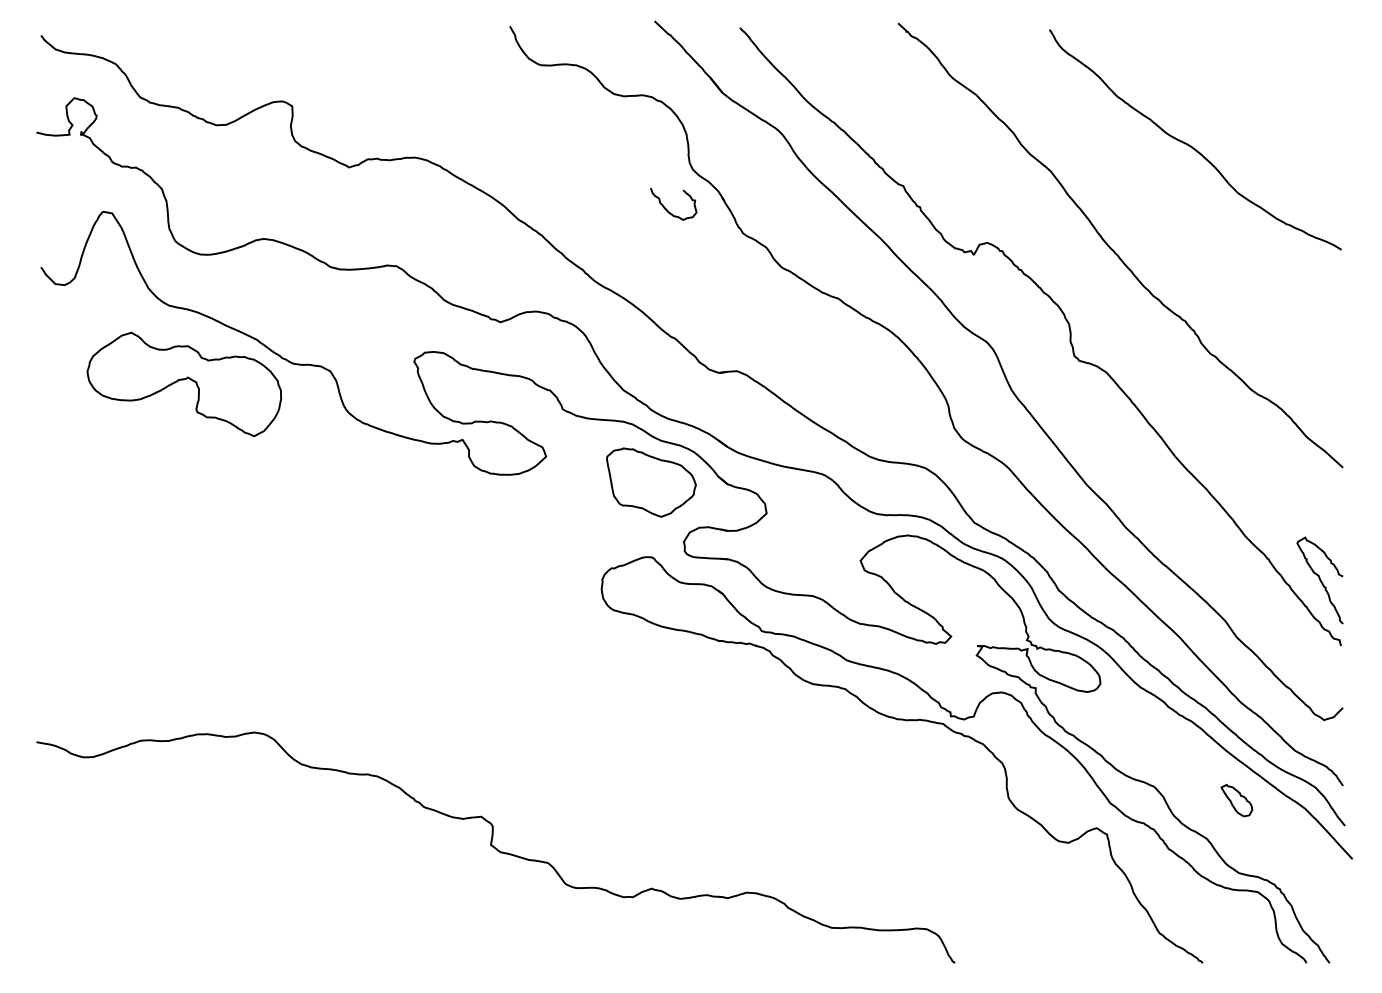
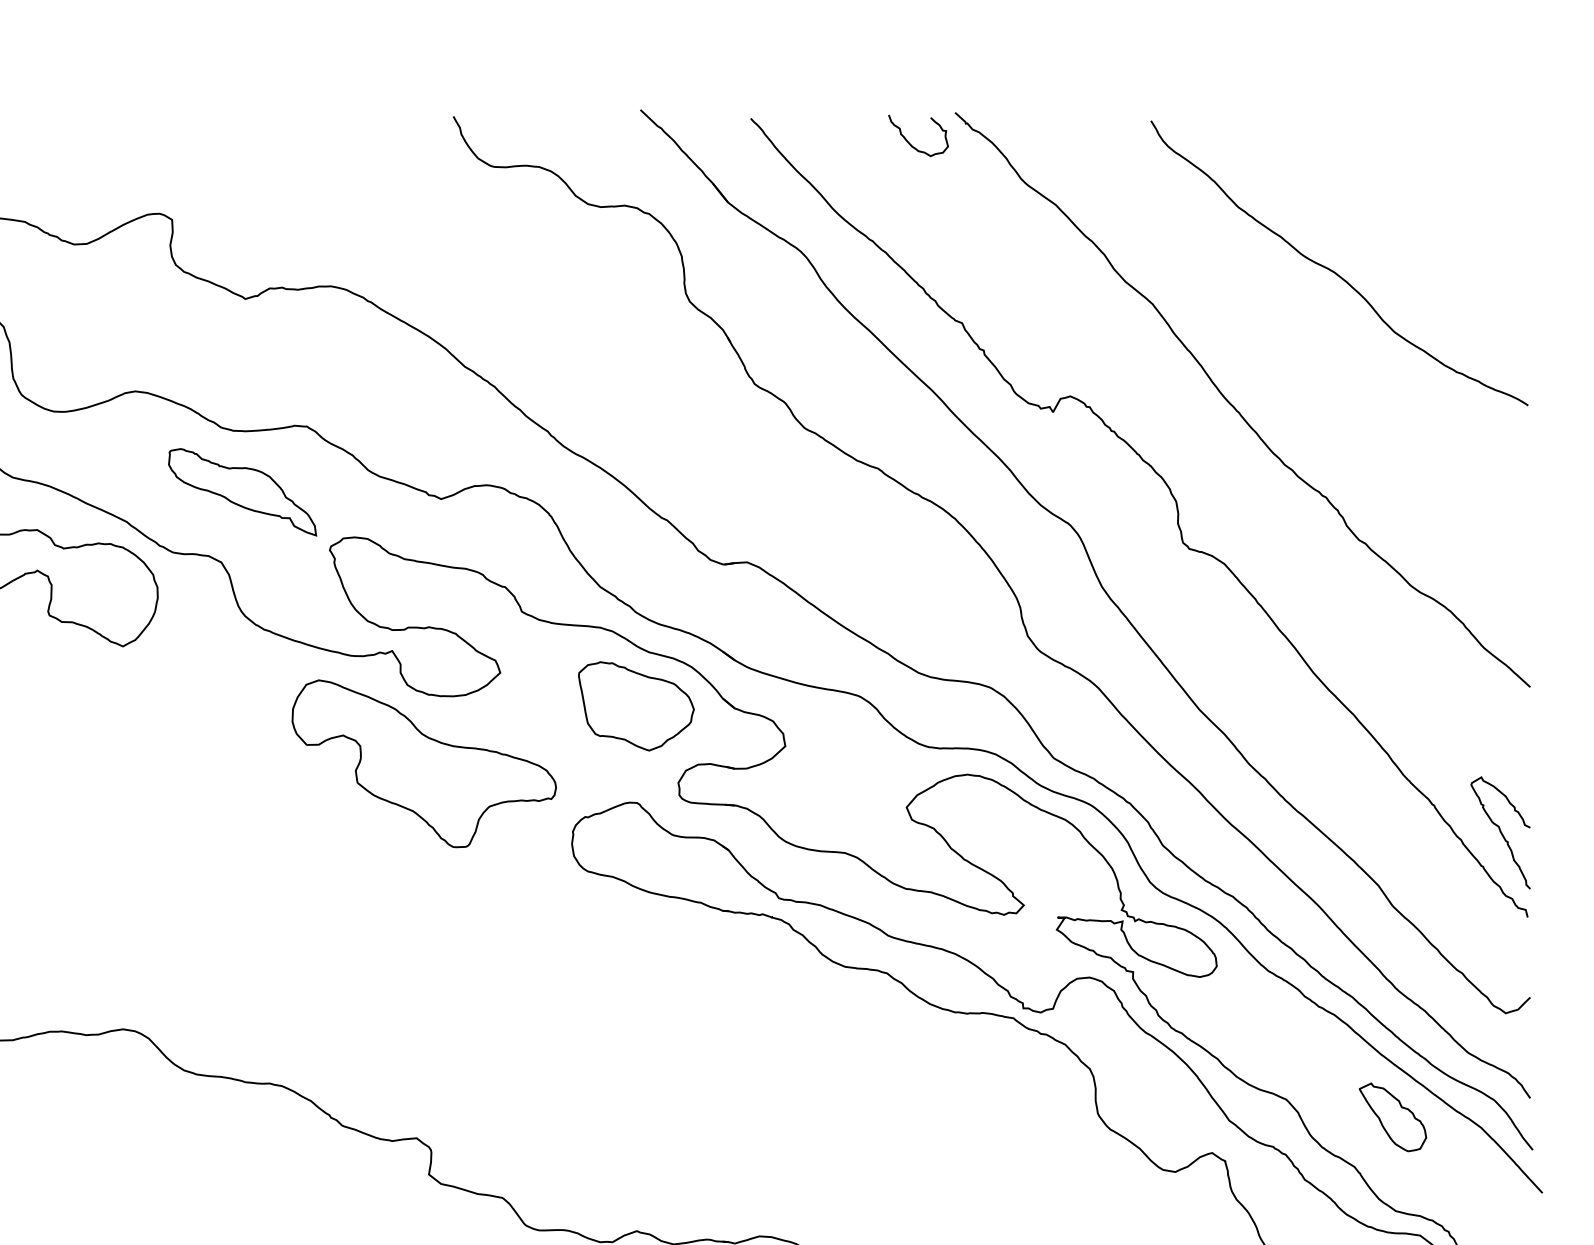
curve: (667, 209) -> (910, 142), moved
part: (346, 316) -> (242, 491), added
part: (487, 526) -> (424, 763), added
part: (1236, 800) -> (1392, 1117), size x1.67

